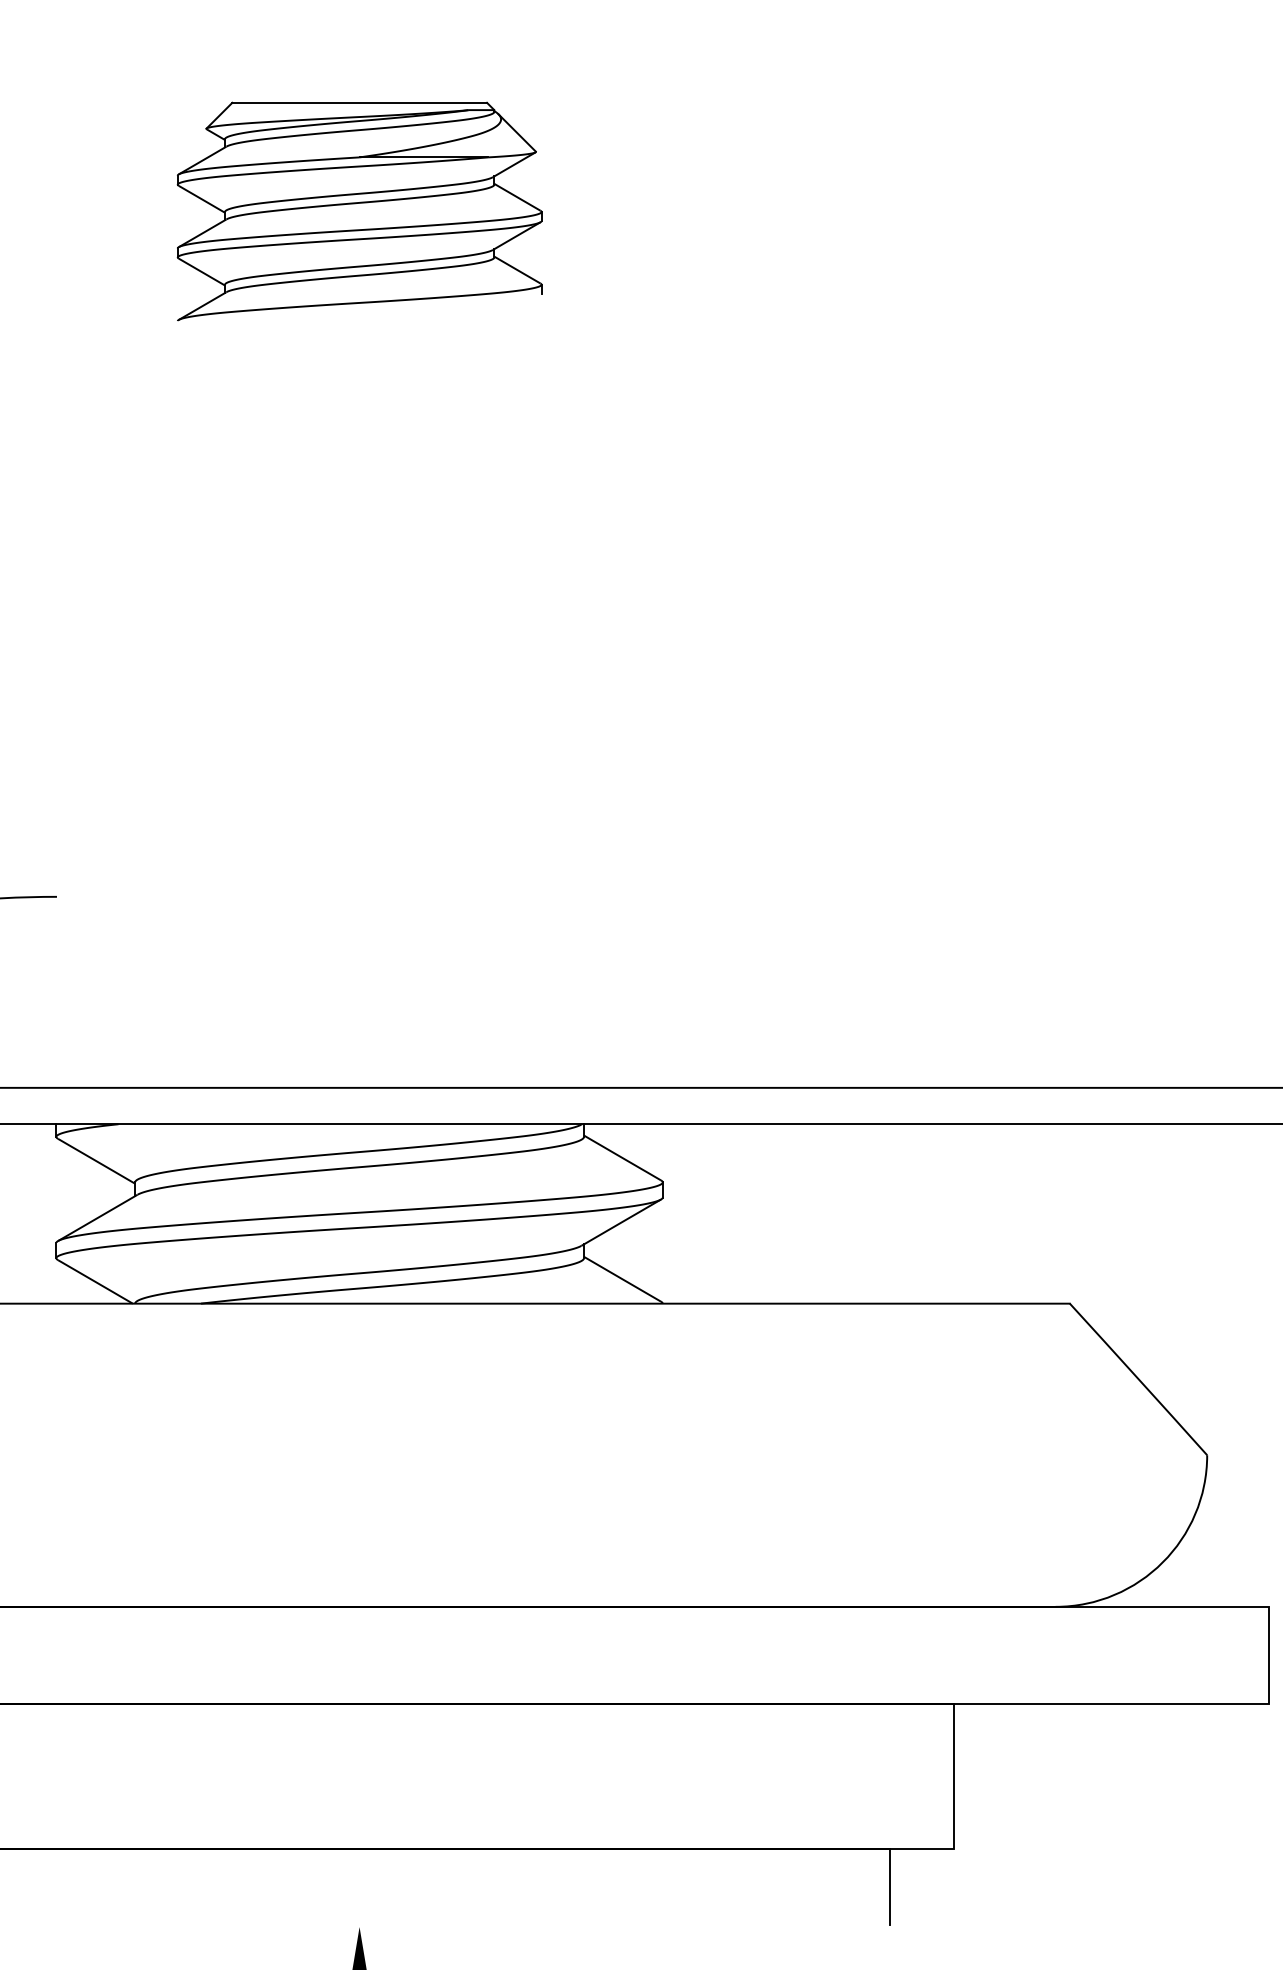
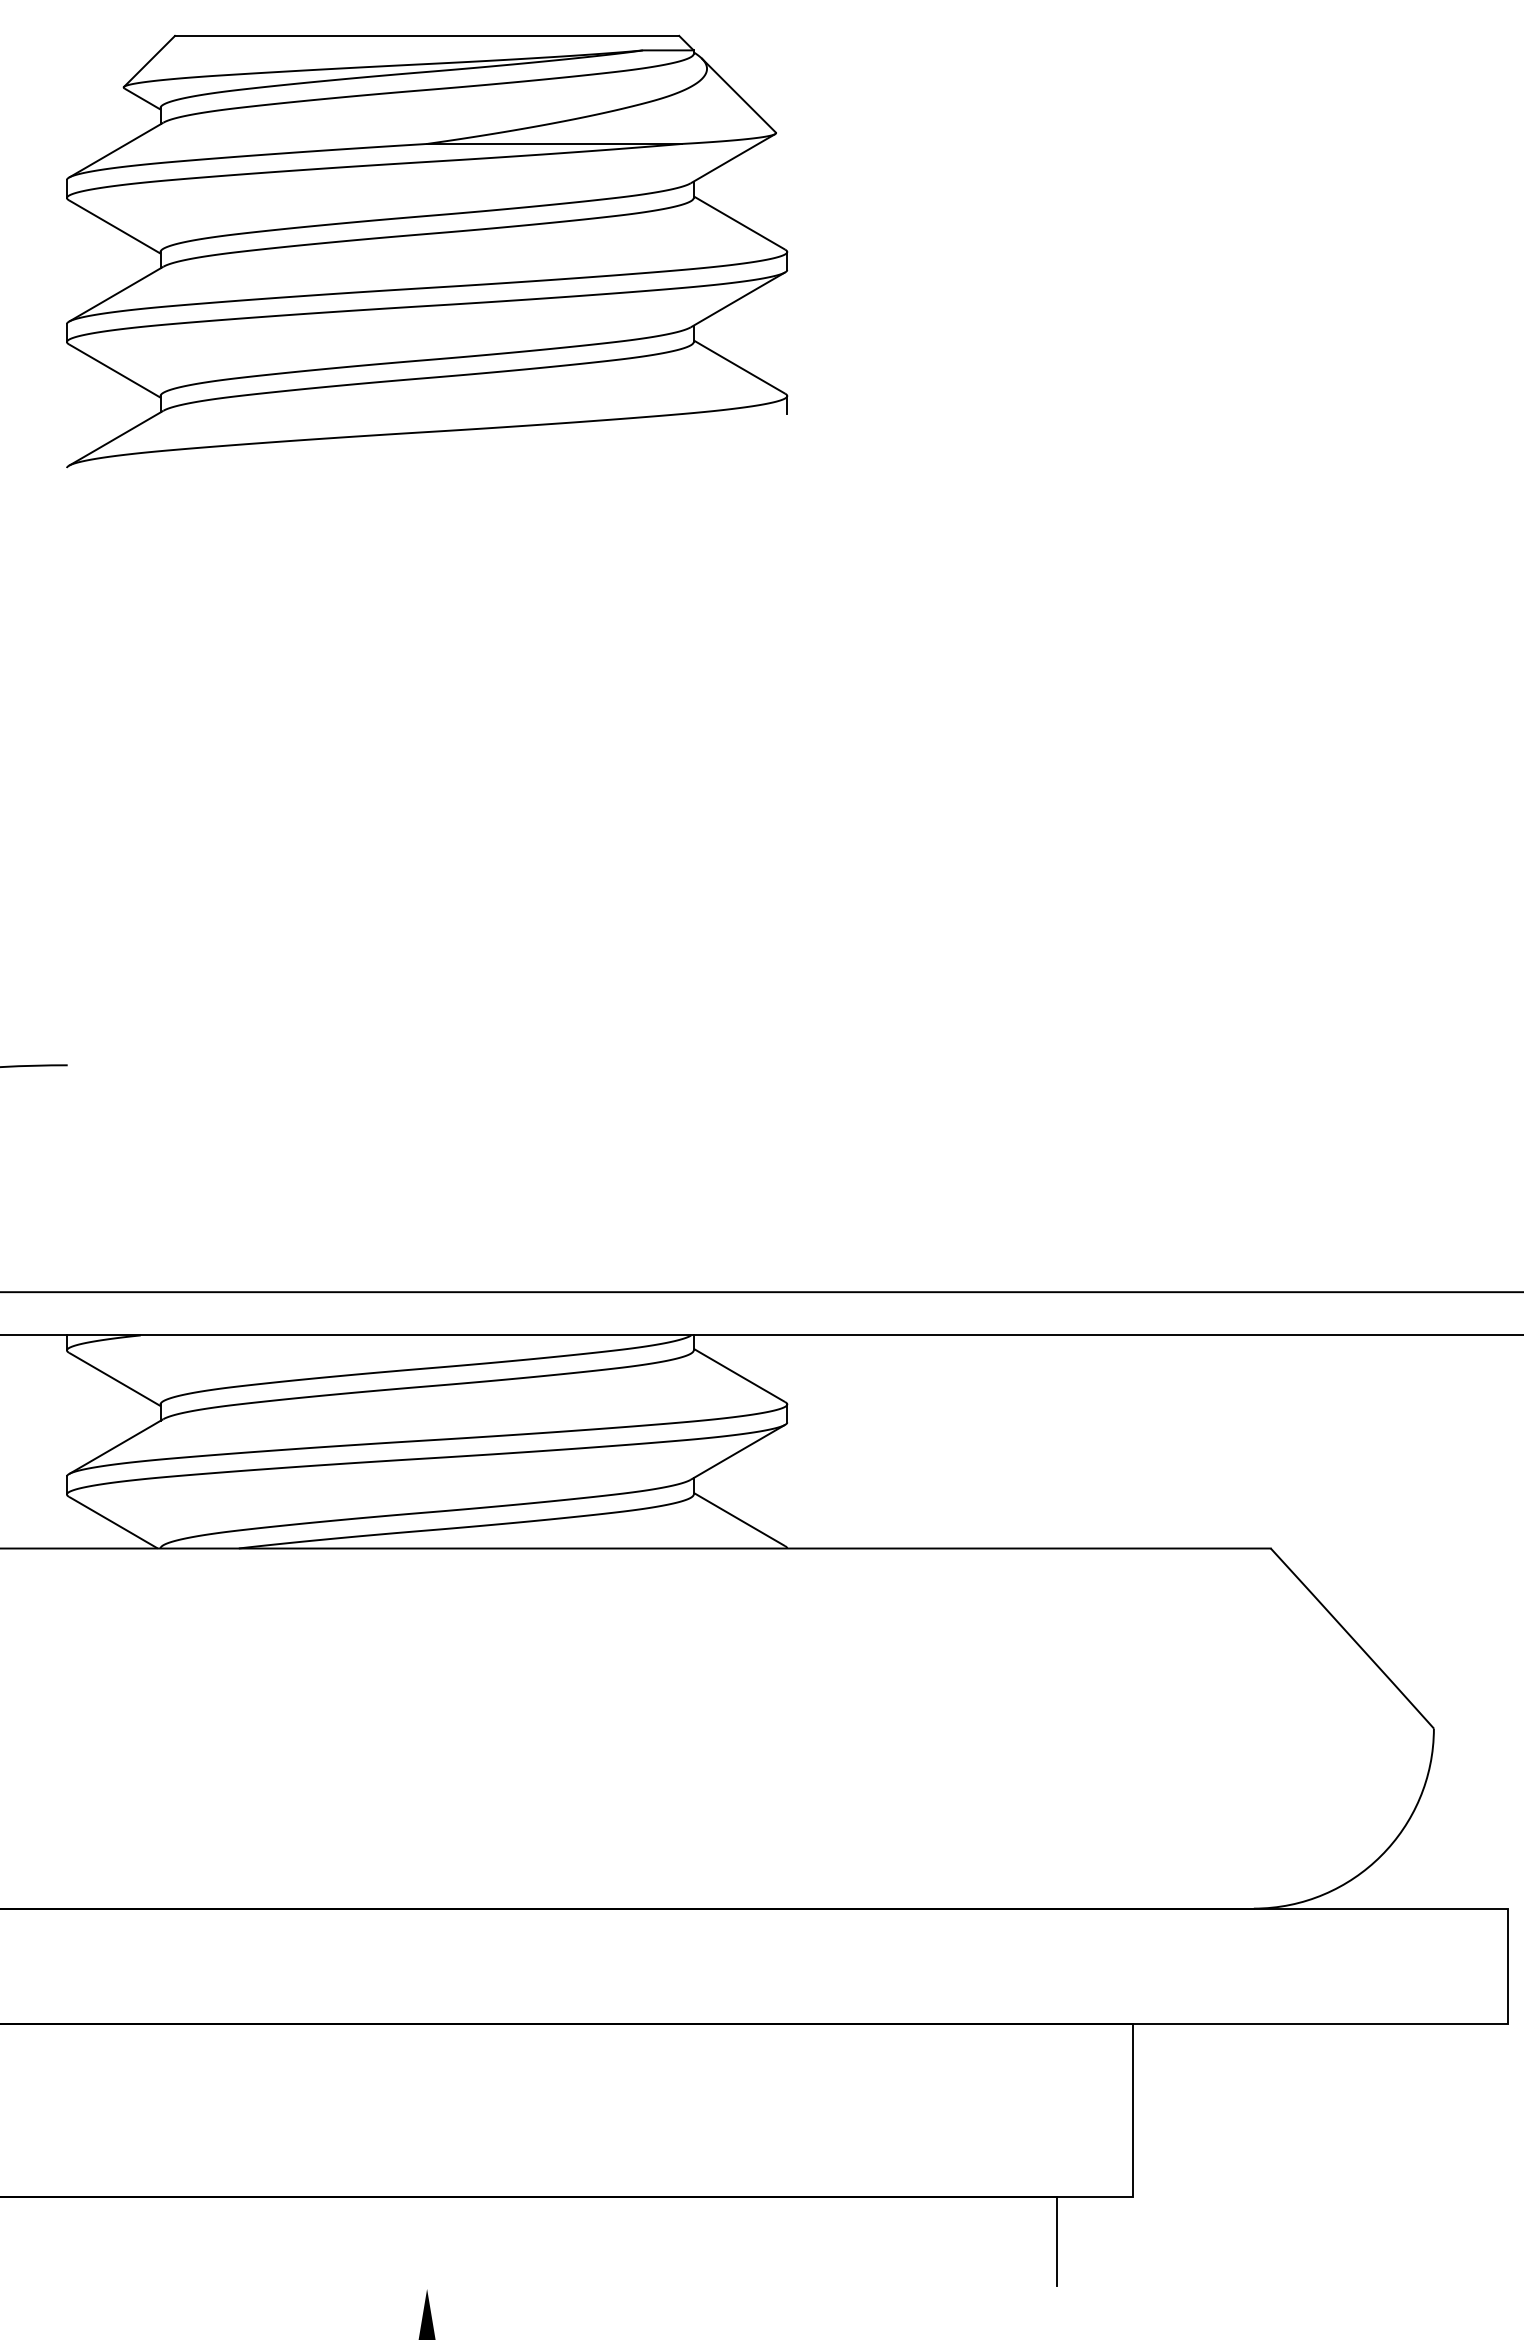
part: (359, 211) -> (427, 251), size x1.67

